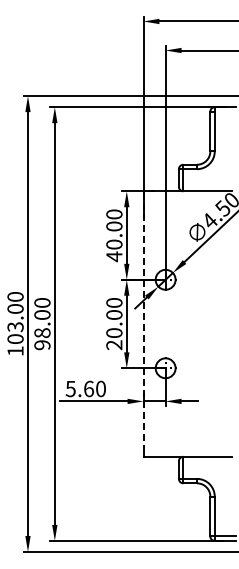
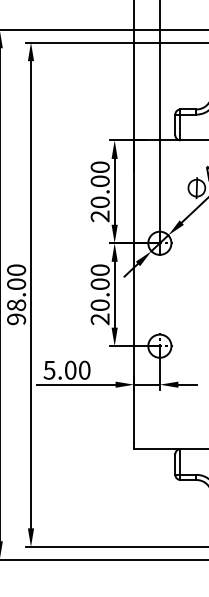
text: (114, 256) -> (100, 216), 40.00 -> 20.00
line: (143, 324) -> (134, 295), dashed -> solid
text: (88, 388) -> (70, 369), 5.60 -> 5.00

